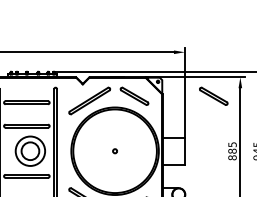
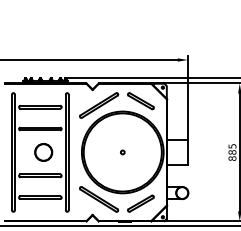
part: (213, 96) -> (214, 101), removed
circle: (30, 151) -> (43, 152), size x0.62

